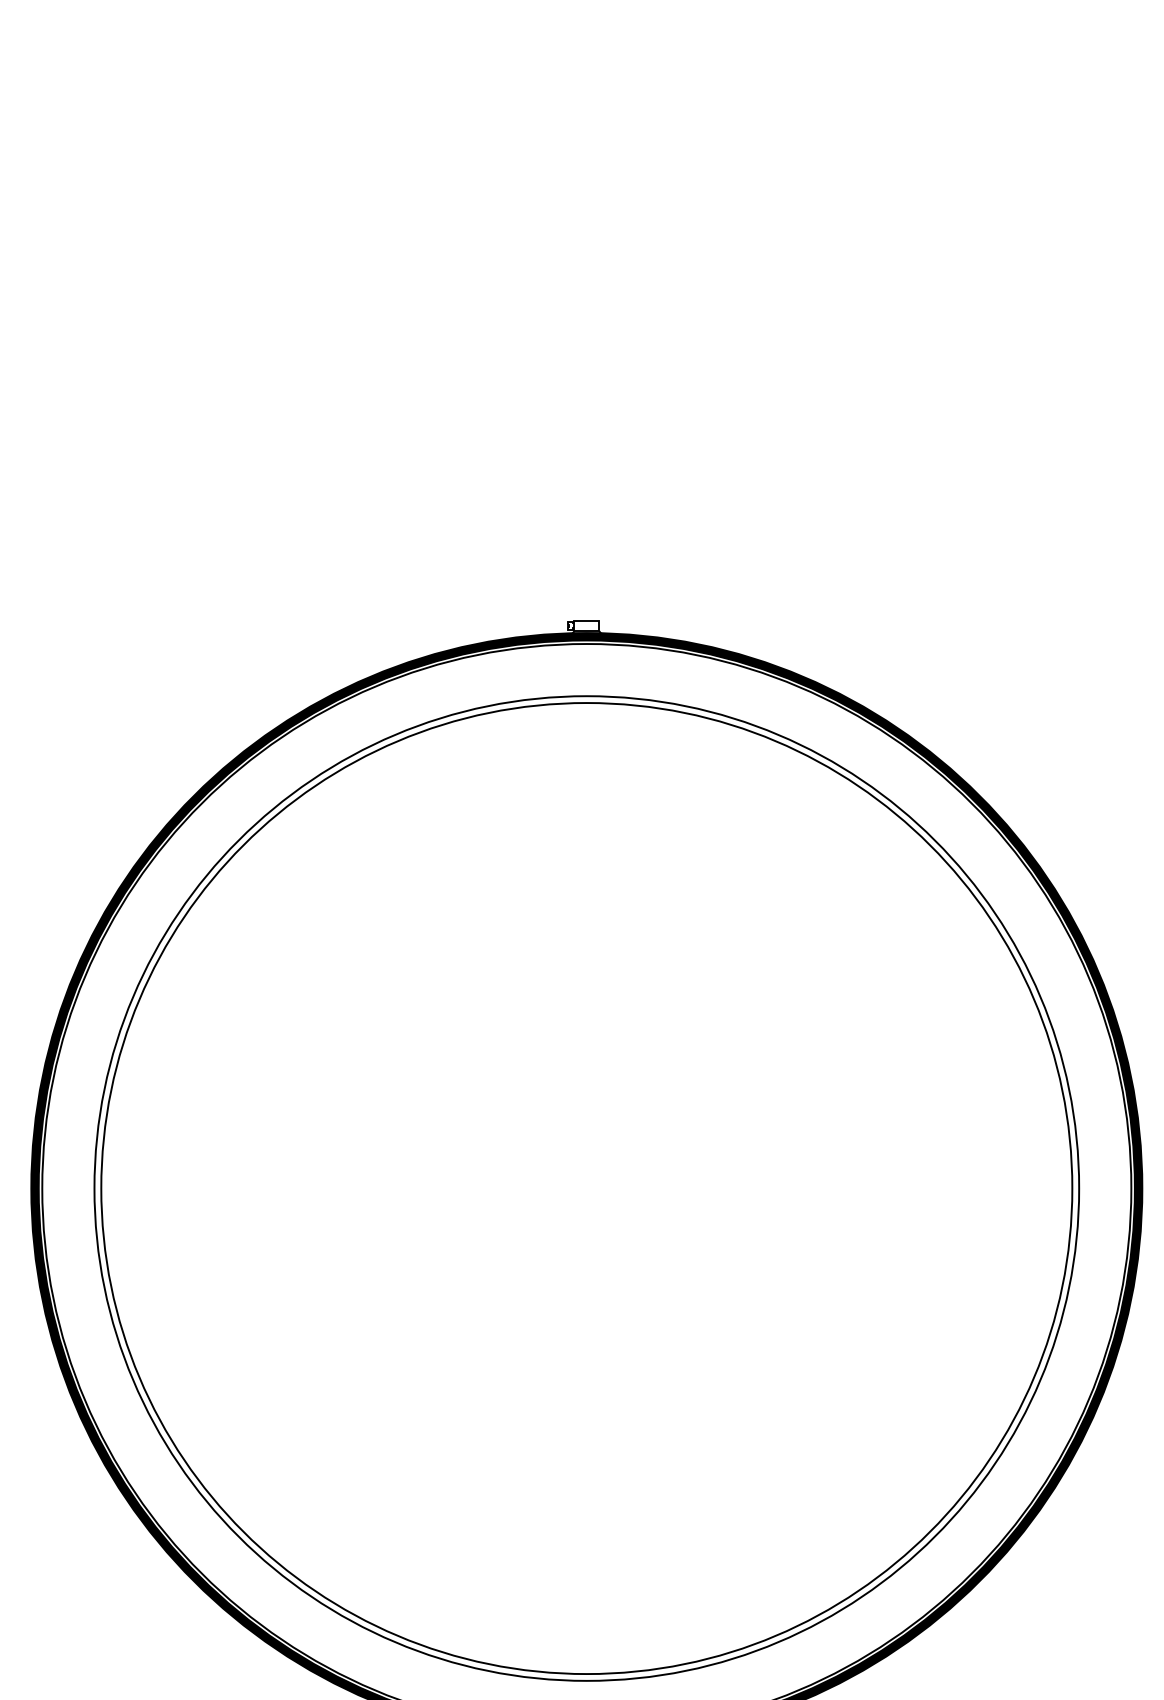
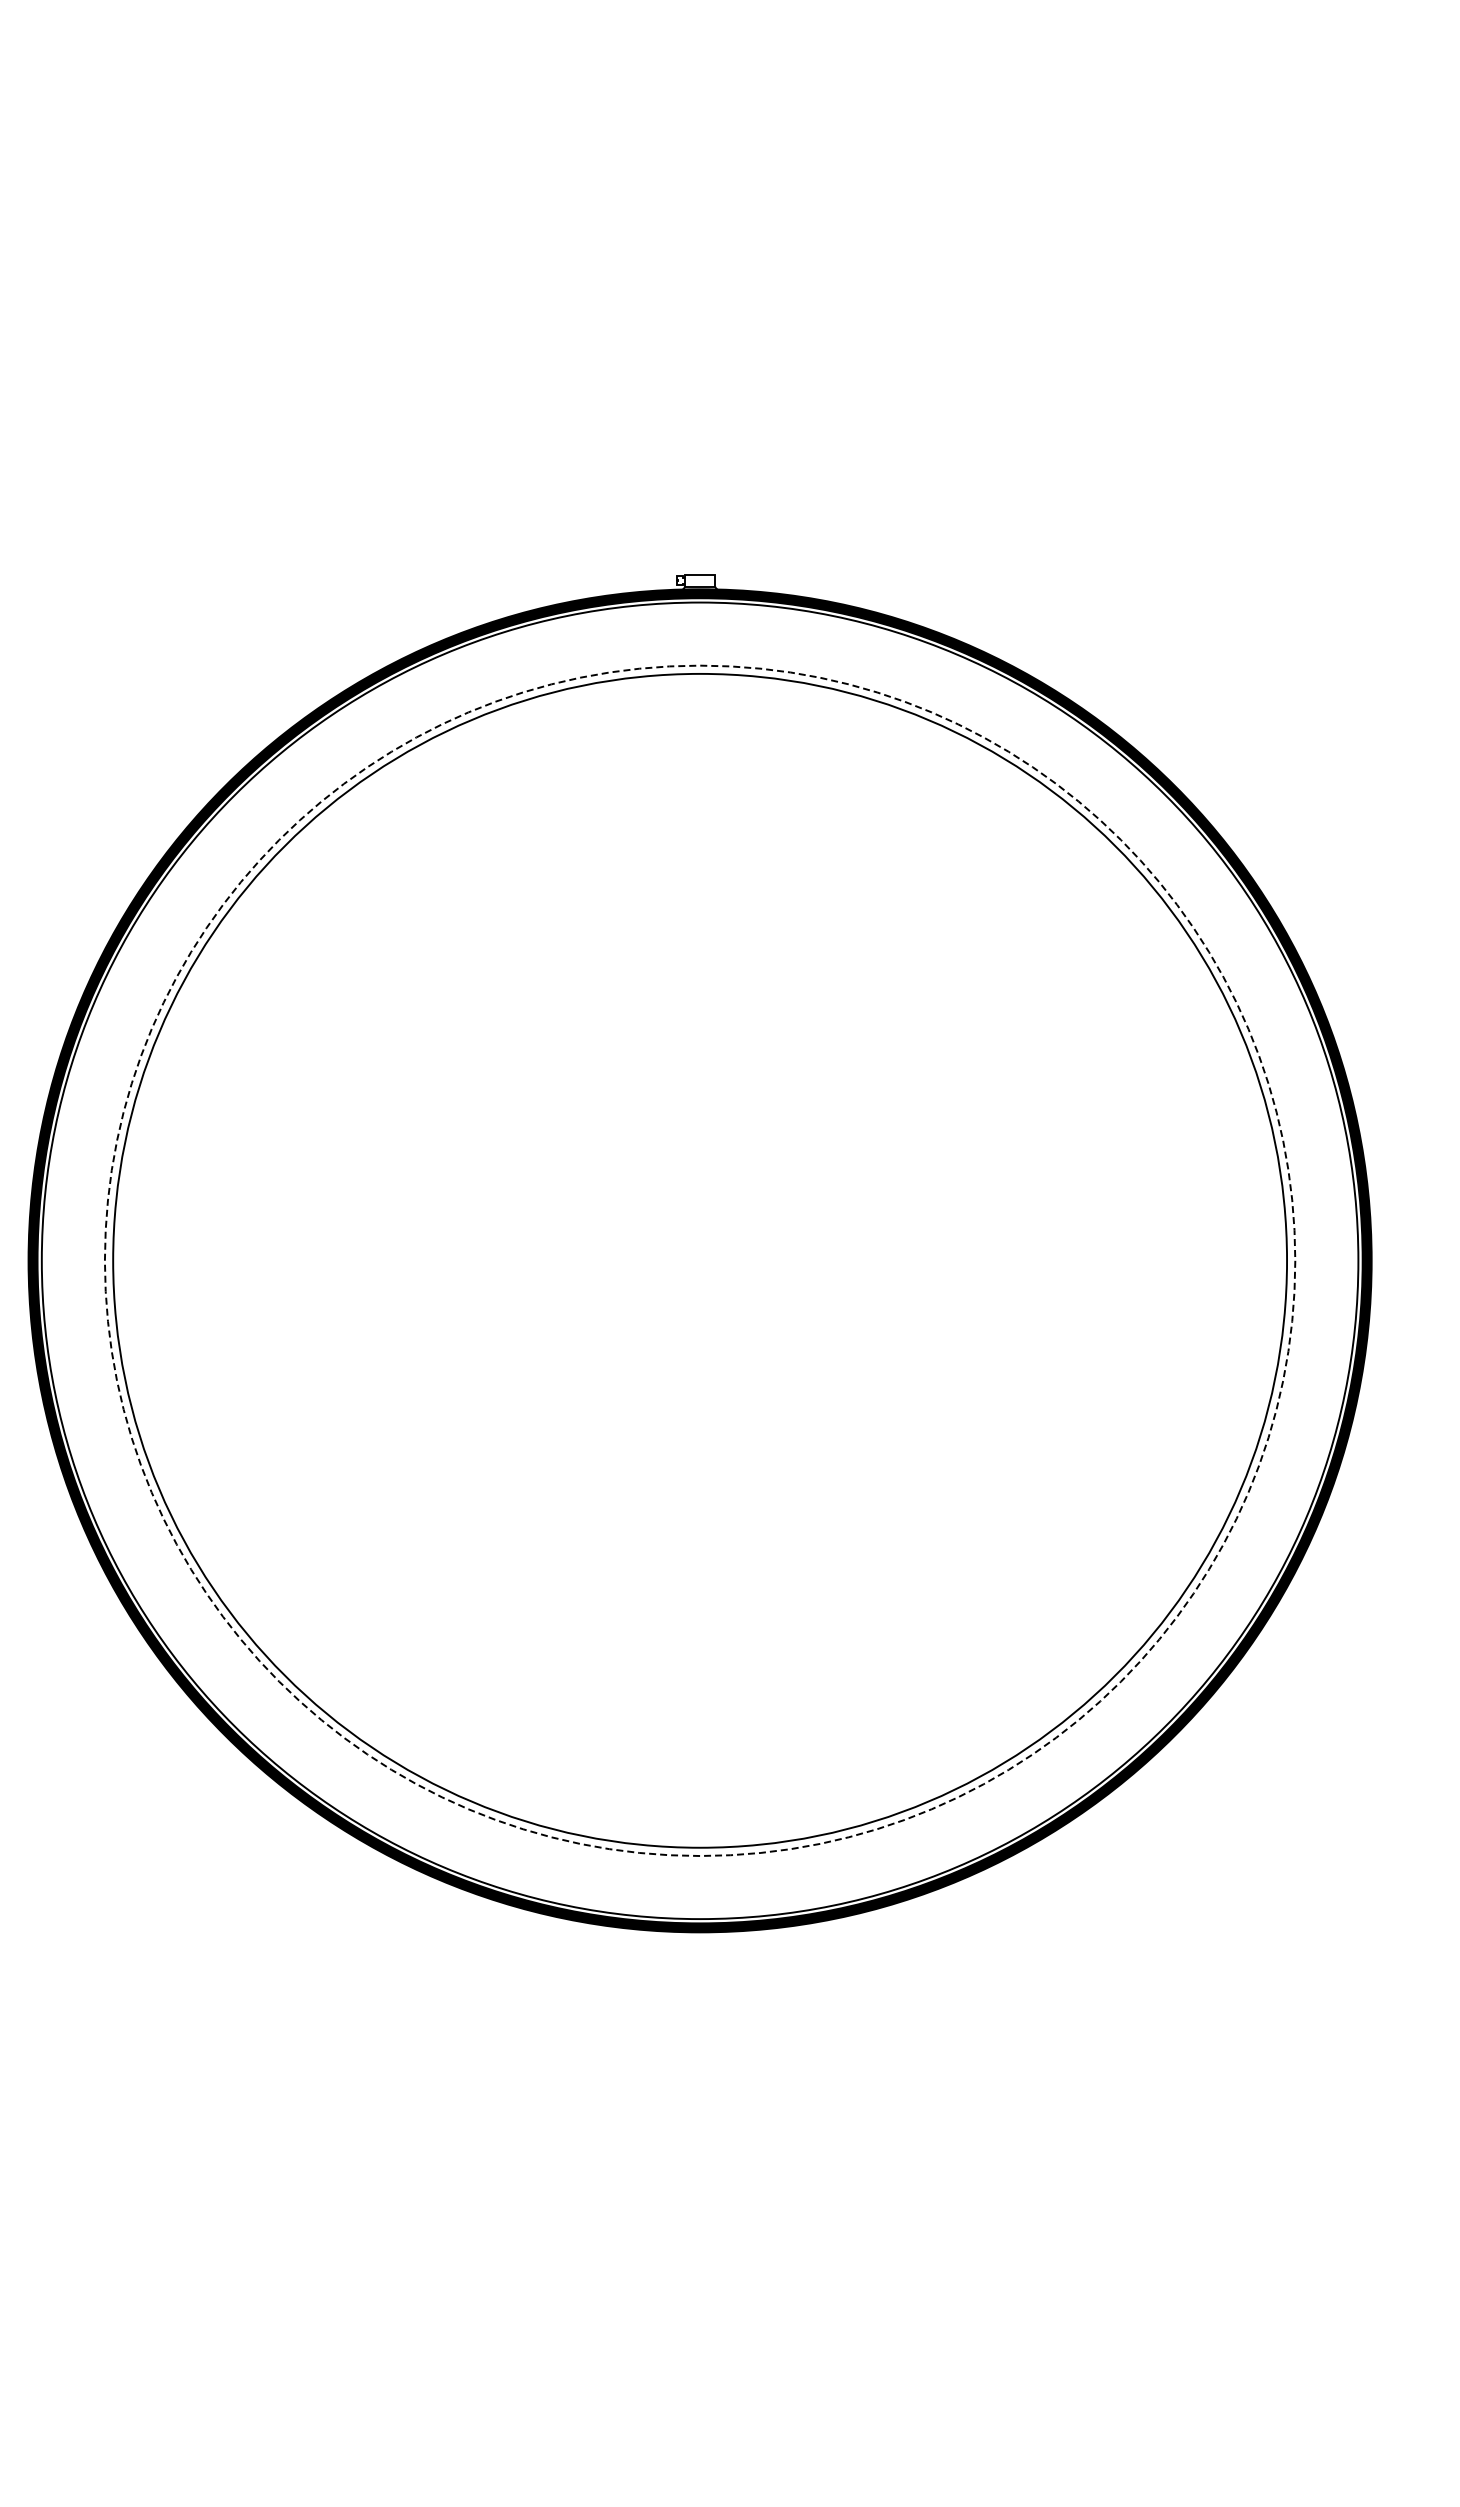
circle: (586, 1188) -> (699, 1260), solid -> dashed

